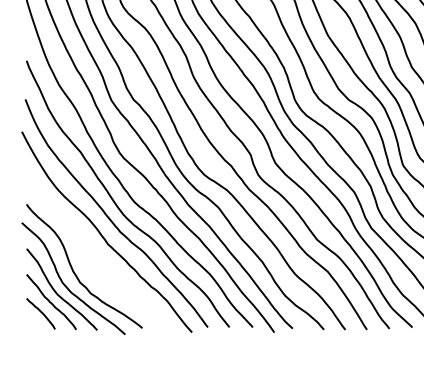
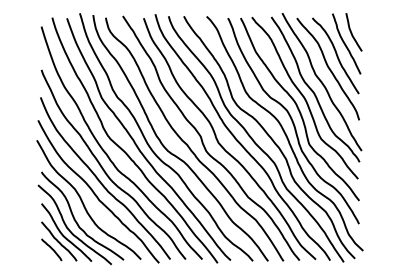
curve: (85, 245) -> (83, 201), added

